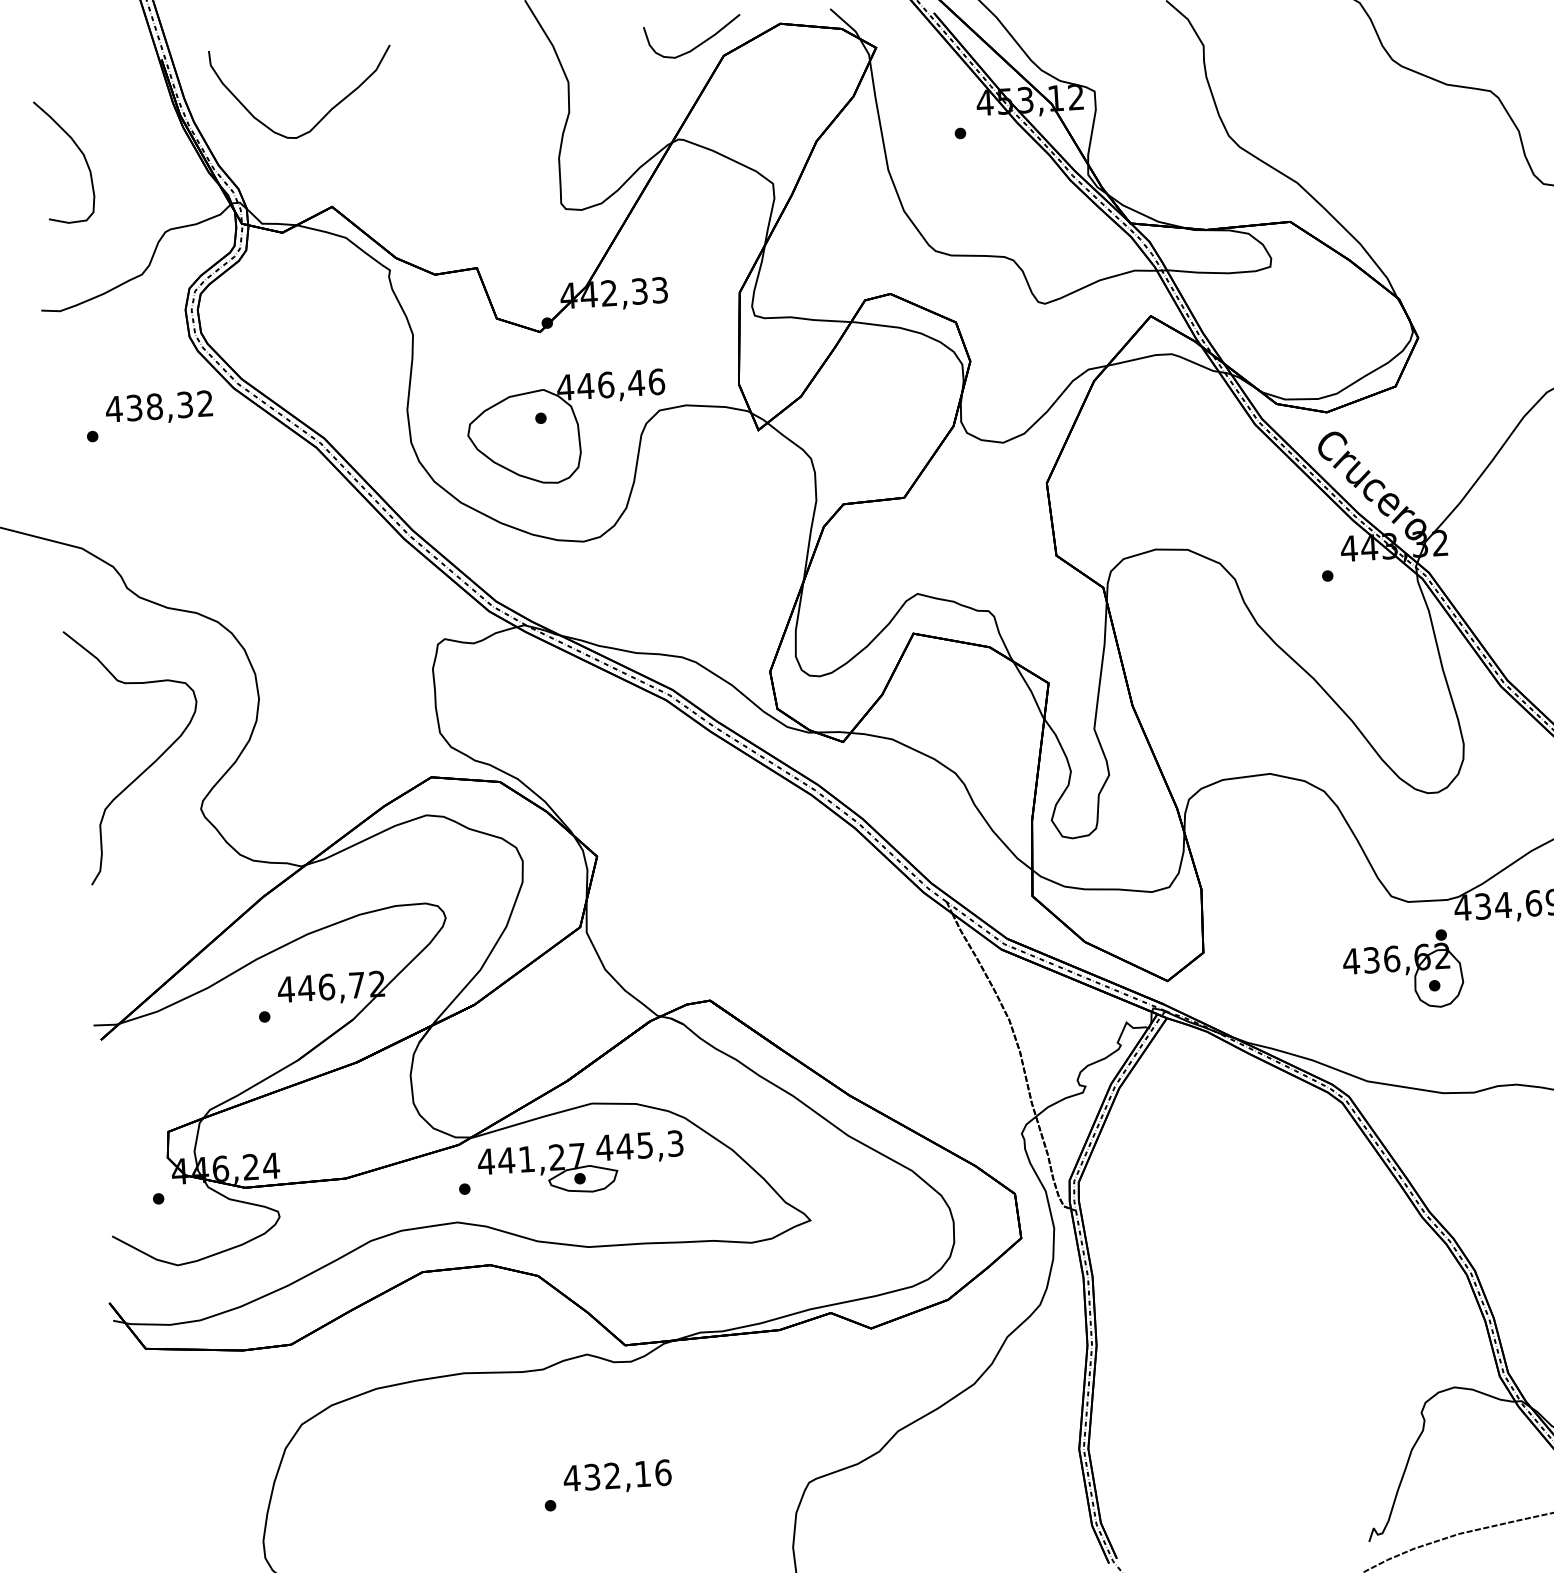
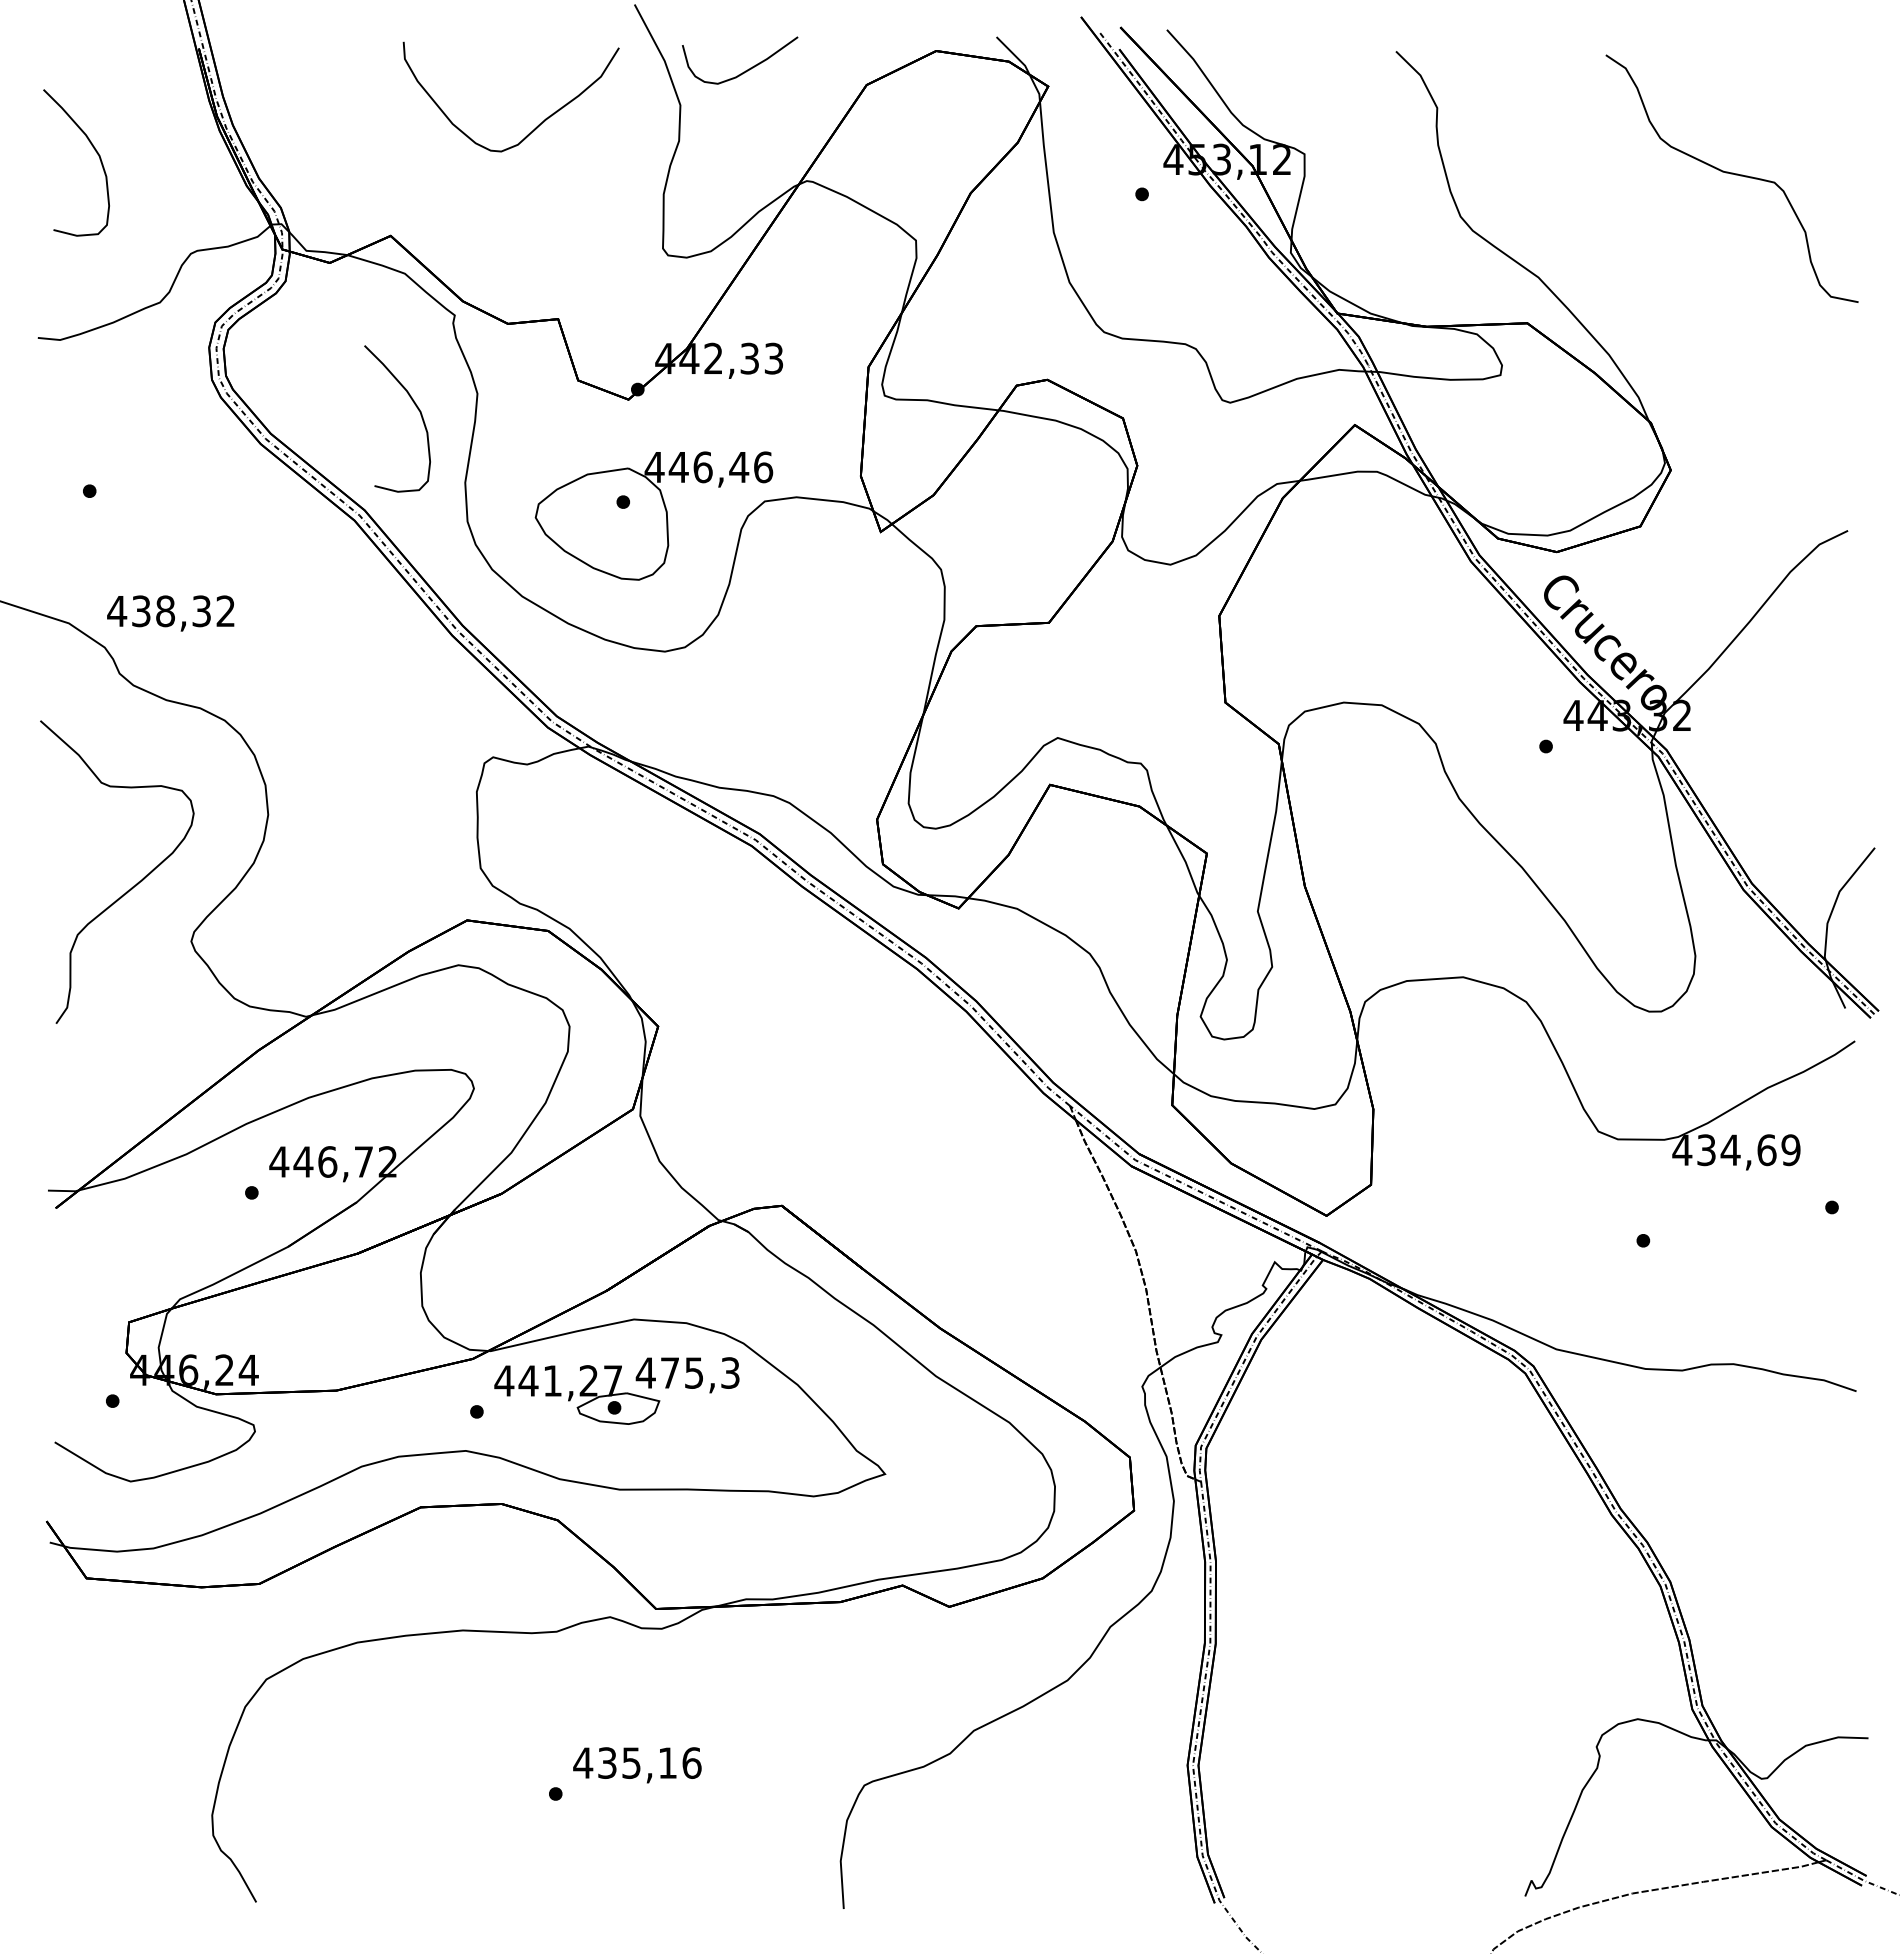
curve: (697, 45) -> (745, 70), moved
curve: (326, 113) -> (538, 124), moved
curve: (361, 348) -> (415, 406), added
text: (158, 408) -> (170, 613), moved
part: (1403, 970) -> (1607, 1220), removed
text: (625, 1146) -> (670, 1372), 445,3 -> 475,3
text: (612, 1475) -> (631, 1762), 432,16 -> 435,16

